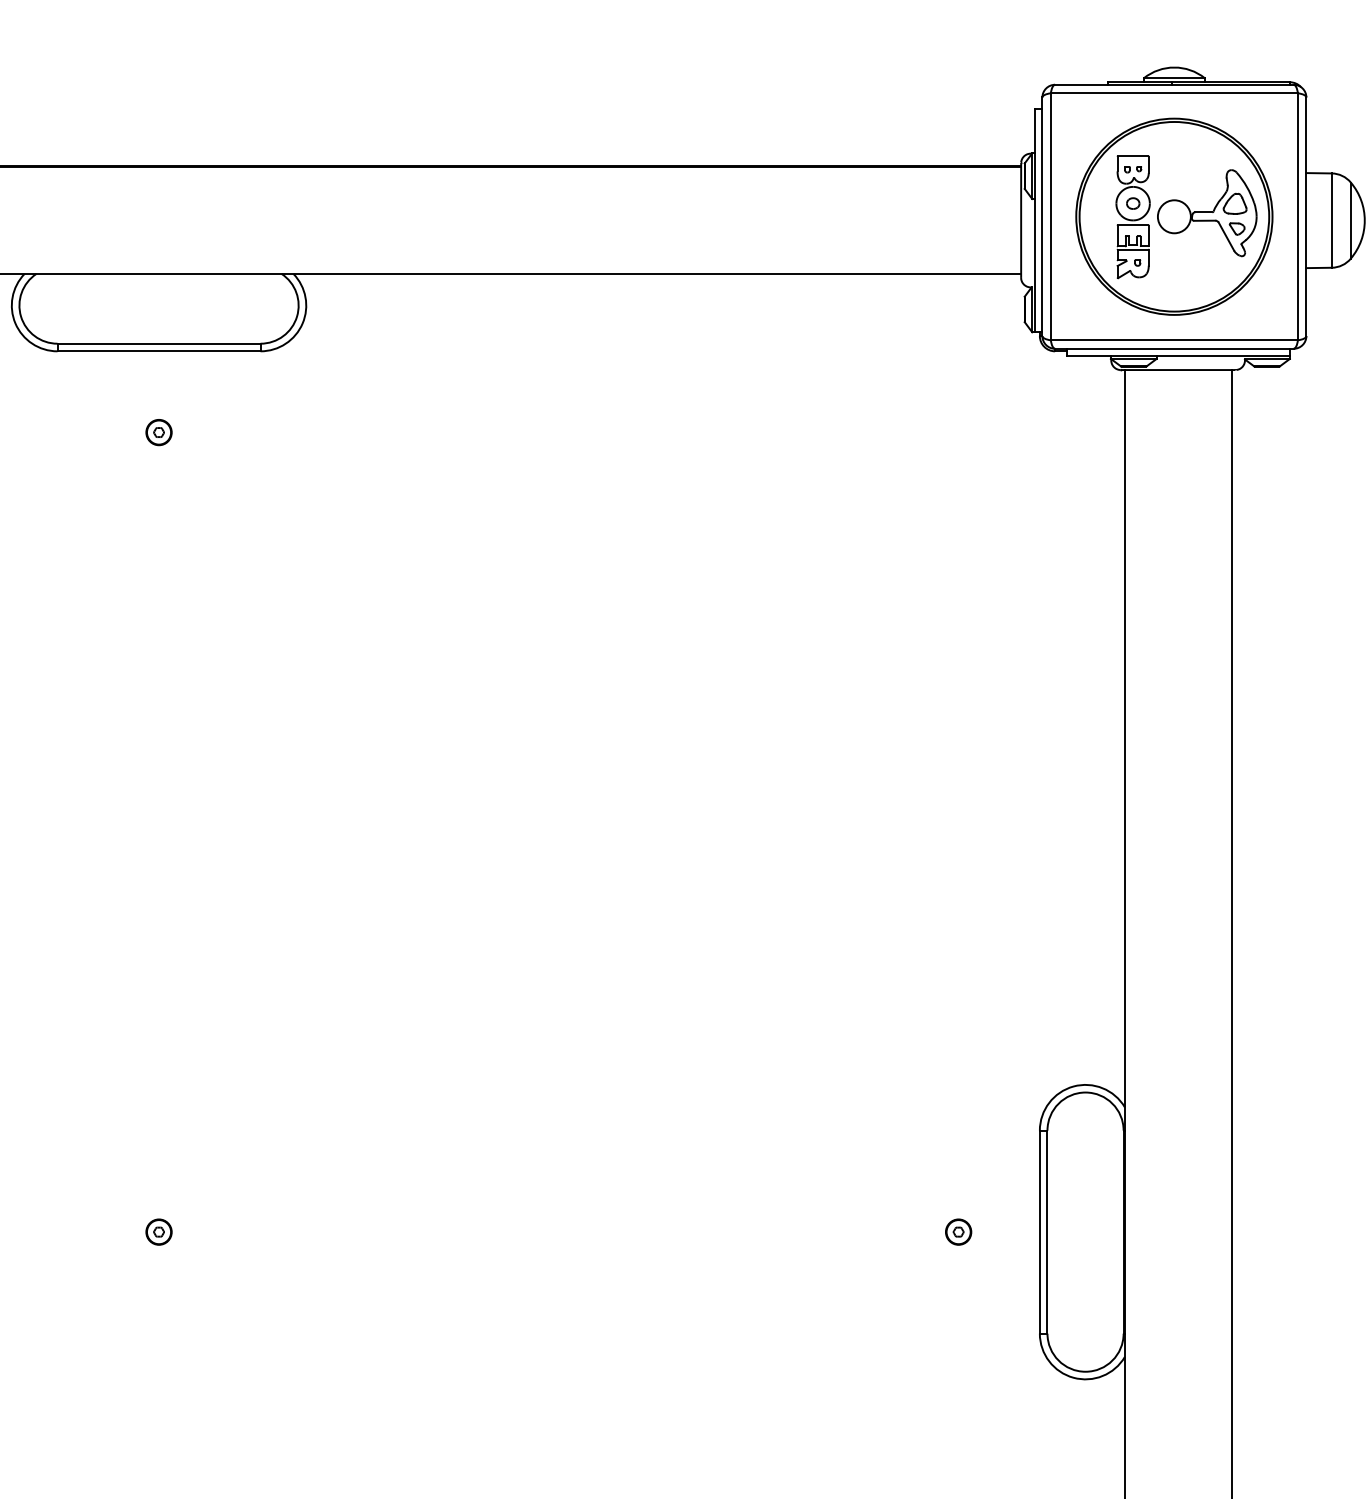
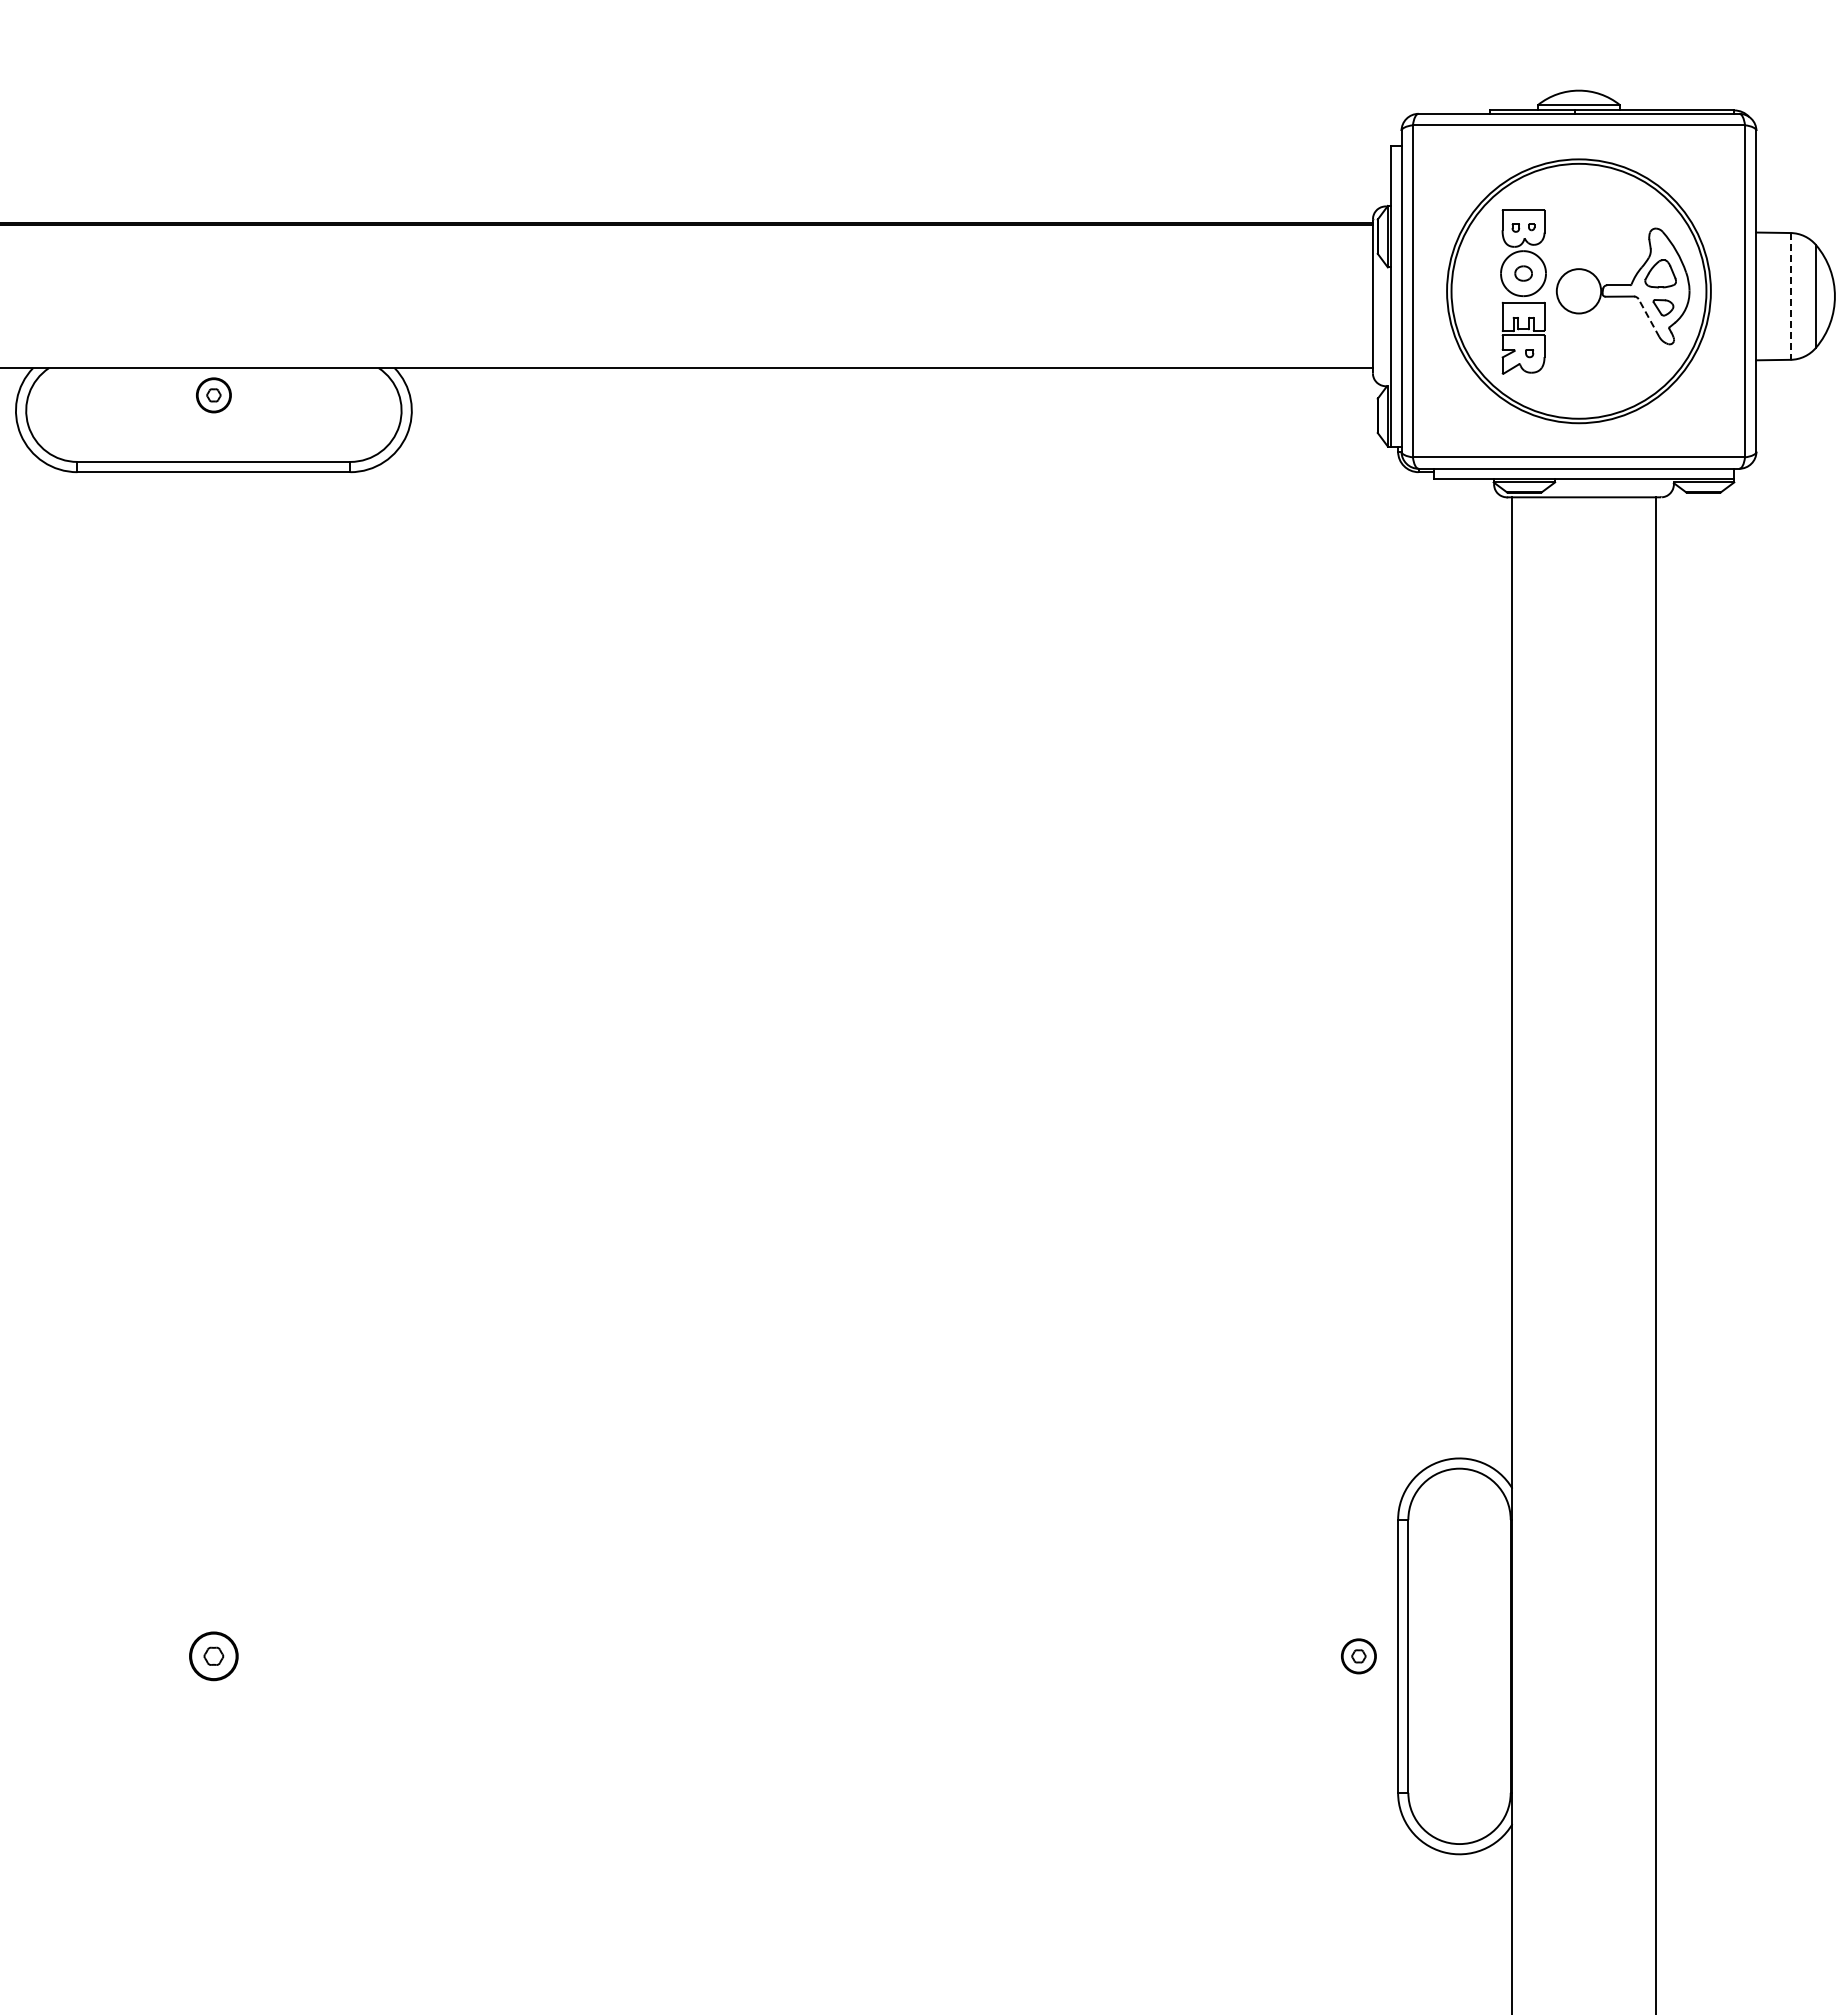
line: (1331, 220) -> (1790, 296), solid -> dashed
line: (1226, 237) -> (1649, 318), solid -> dashed
part: (158, 432) -> (213, 395), moved
part: (158, 1232) -> (213, 1656), size x1.4
part: (958, 1232) -> (1358, 1656), moved

